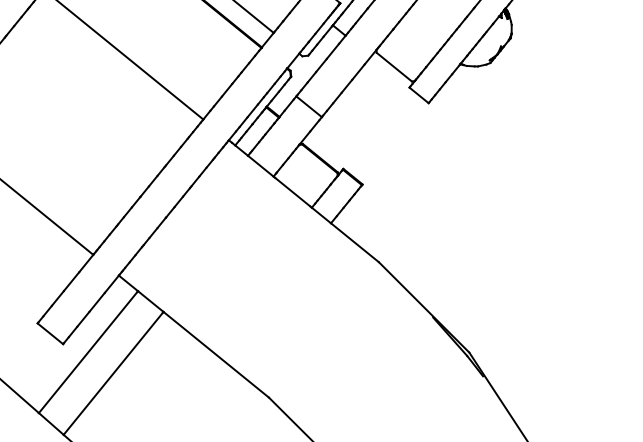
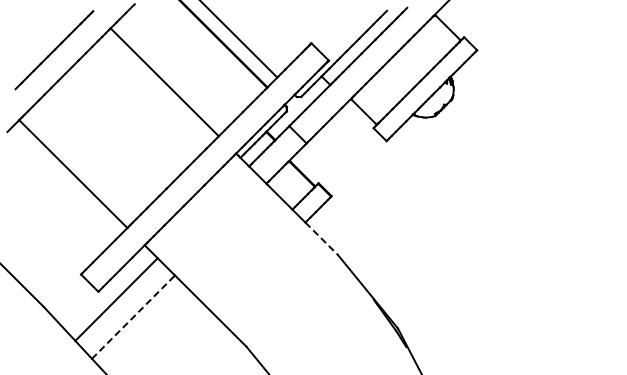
line: (354, 242) -> (321, 238), solid -> dashed
line: (112, 373) -> (132, 317), solid -> dashed

